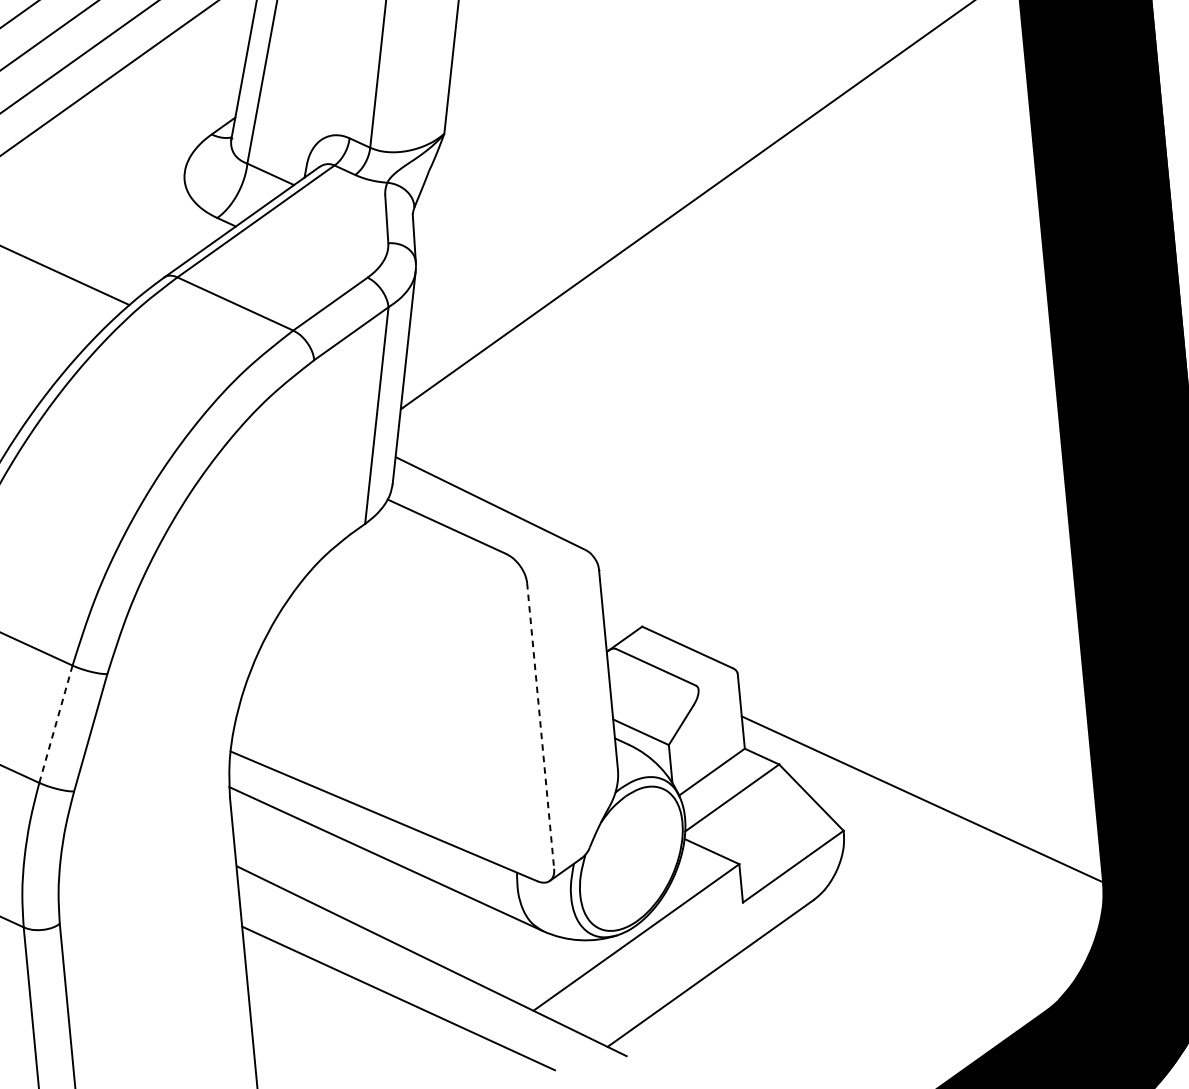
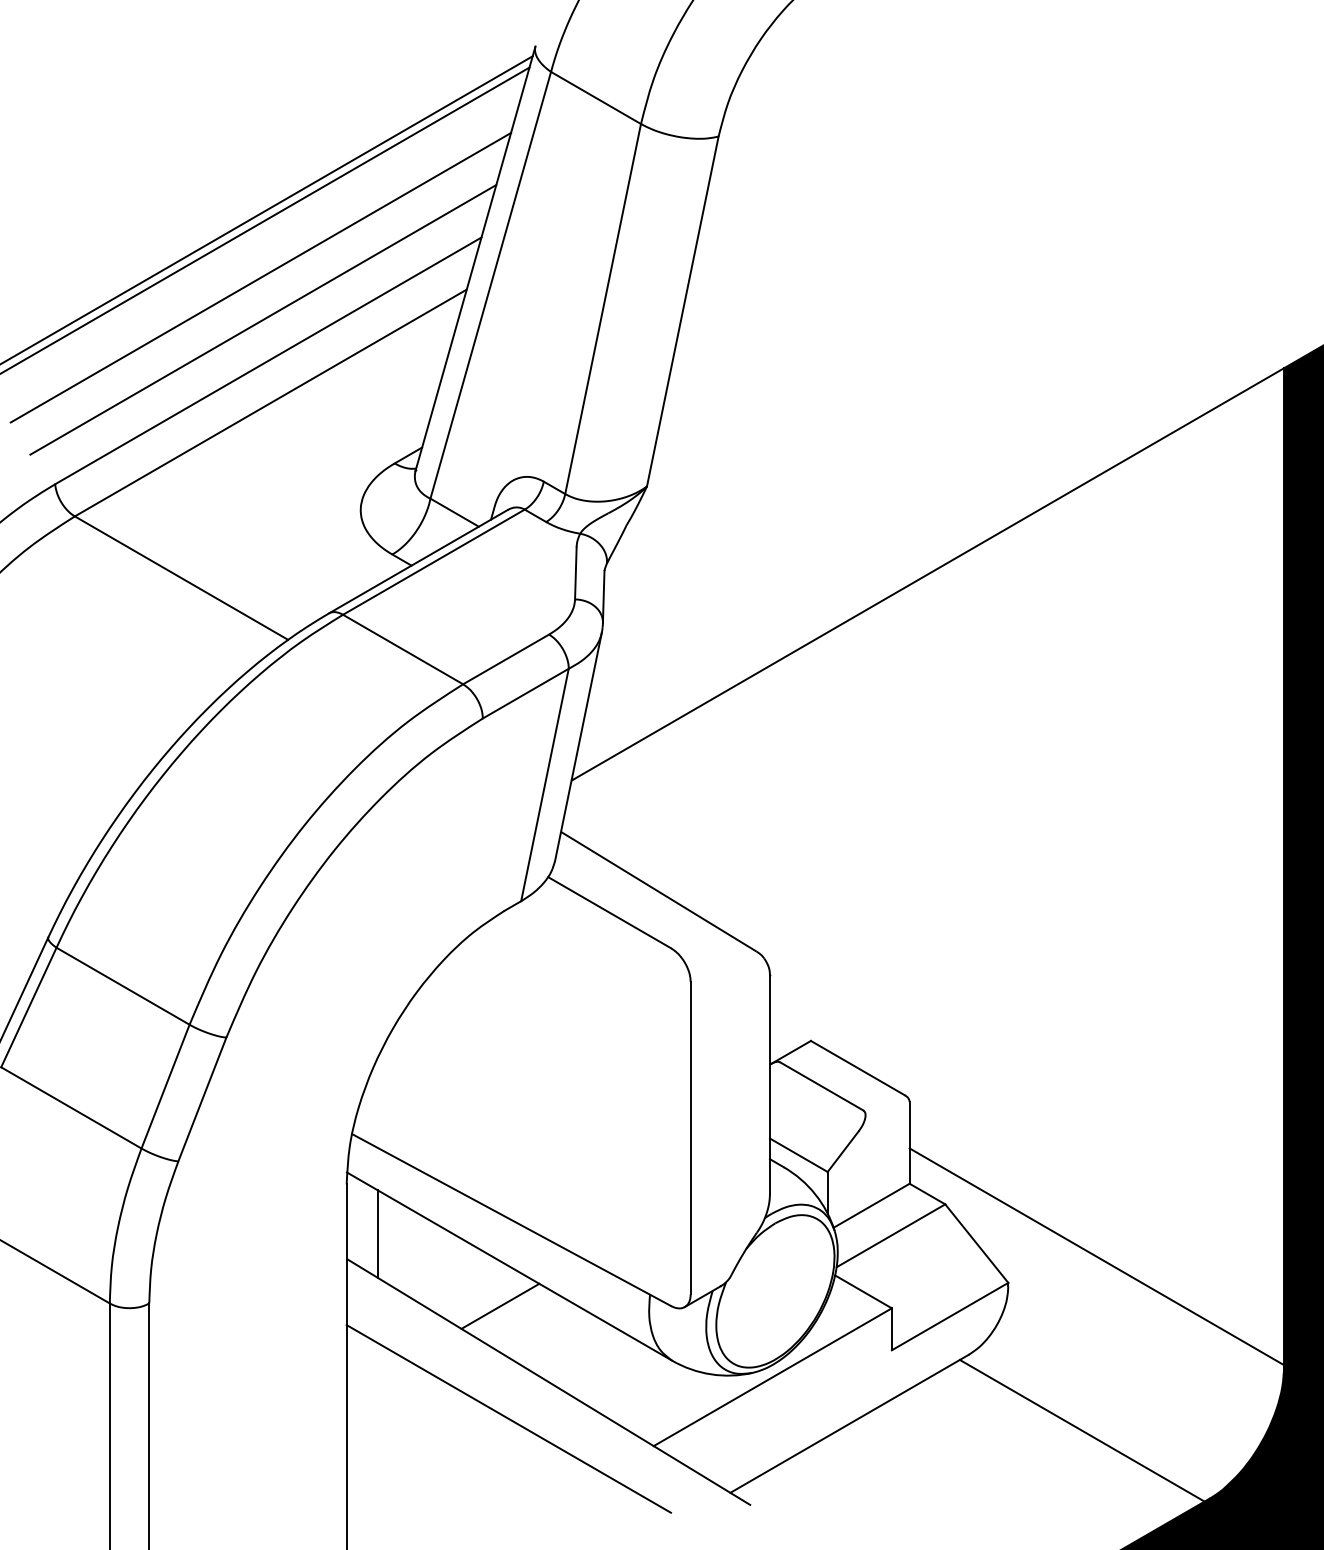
line: (55, 724) -> (165, 1086), dashed -> solid
line: (540, 726) -> (690, 1138), dashed -> solid
line: (262, 840) -> (377, 1233), added
line: (381, 895) -> (500, 1305), added
line: (923, 959) -> (1081, 1430), added

